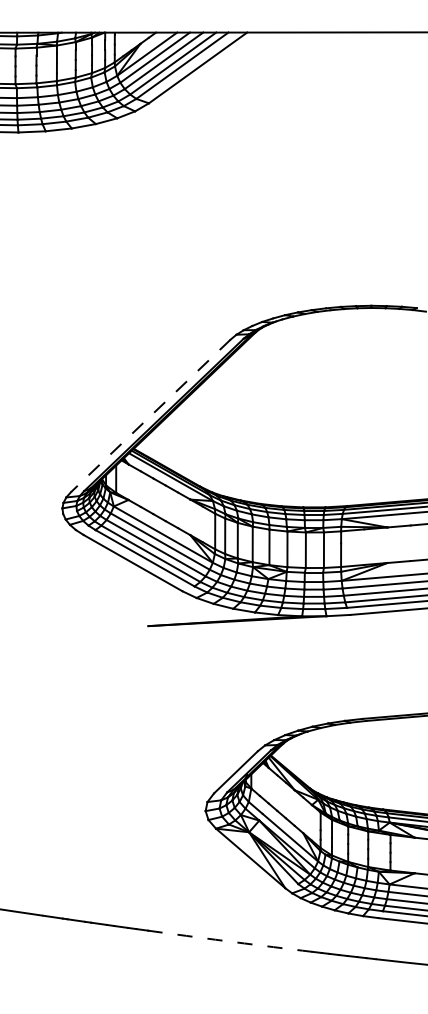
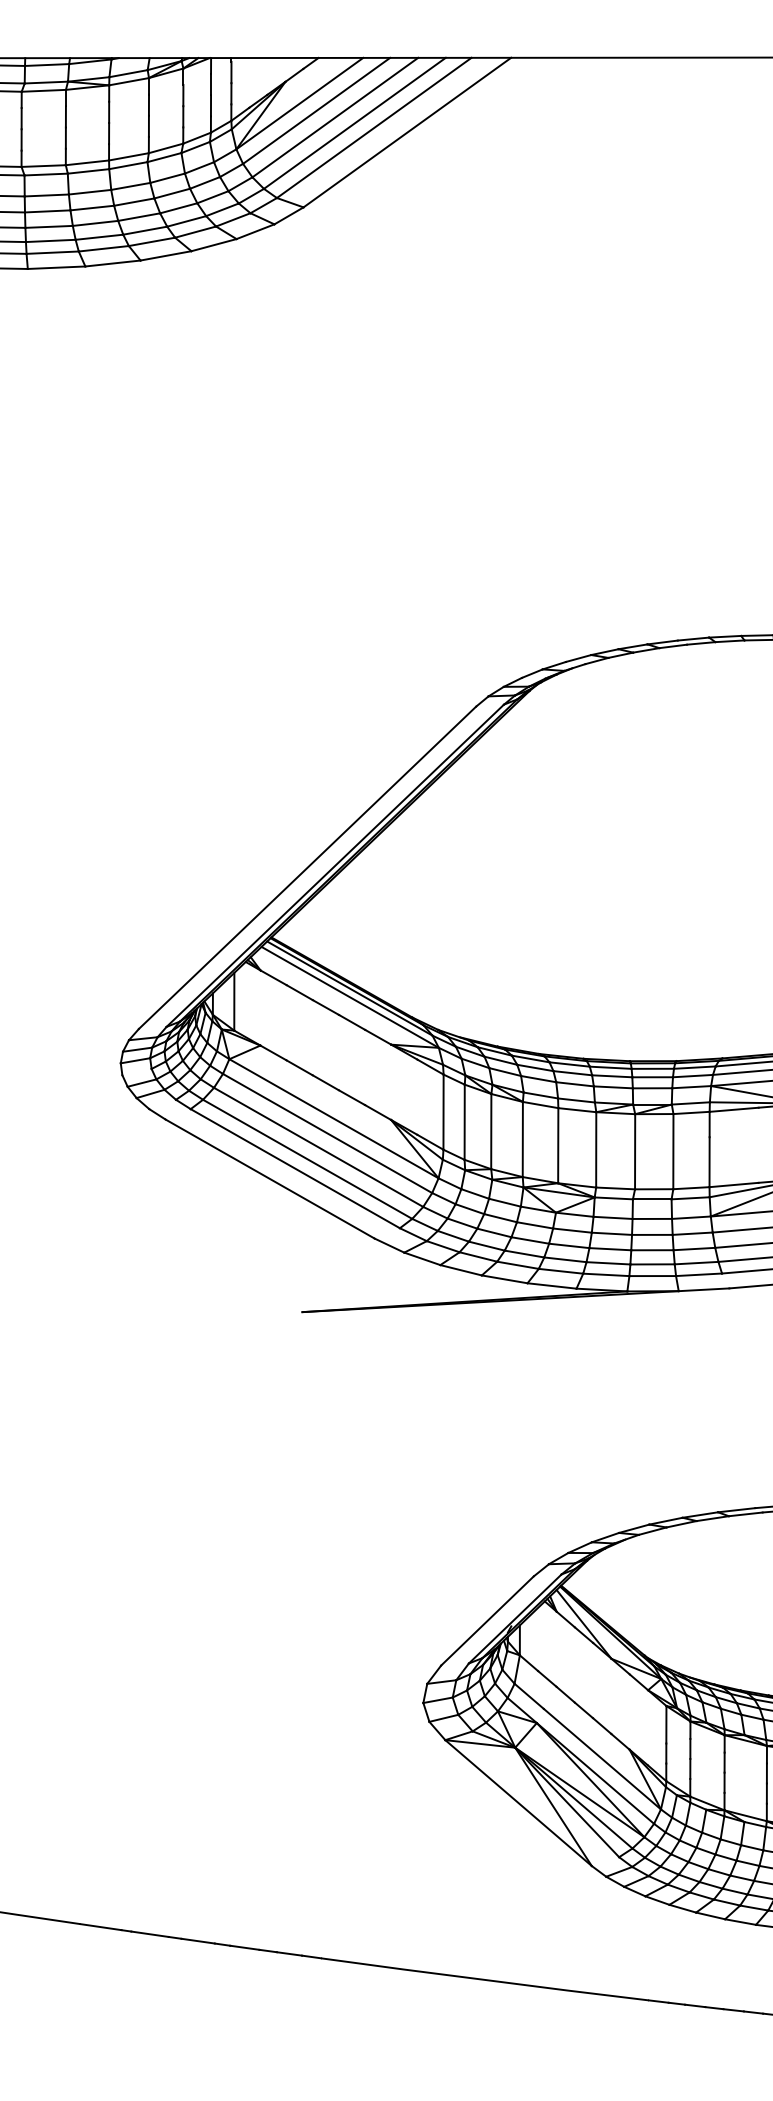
line: (150, 416) -> (306, 869), dashed -> solid
arc: (234, 942) -> (484, 1980), dashed -> solid

